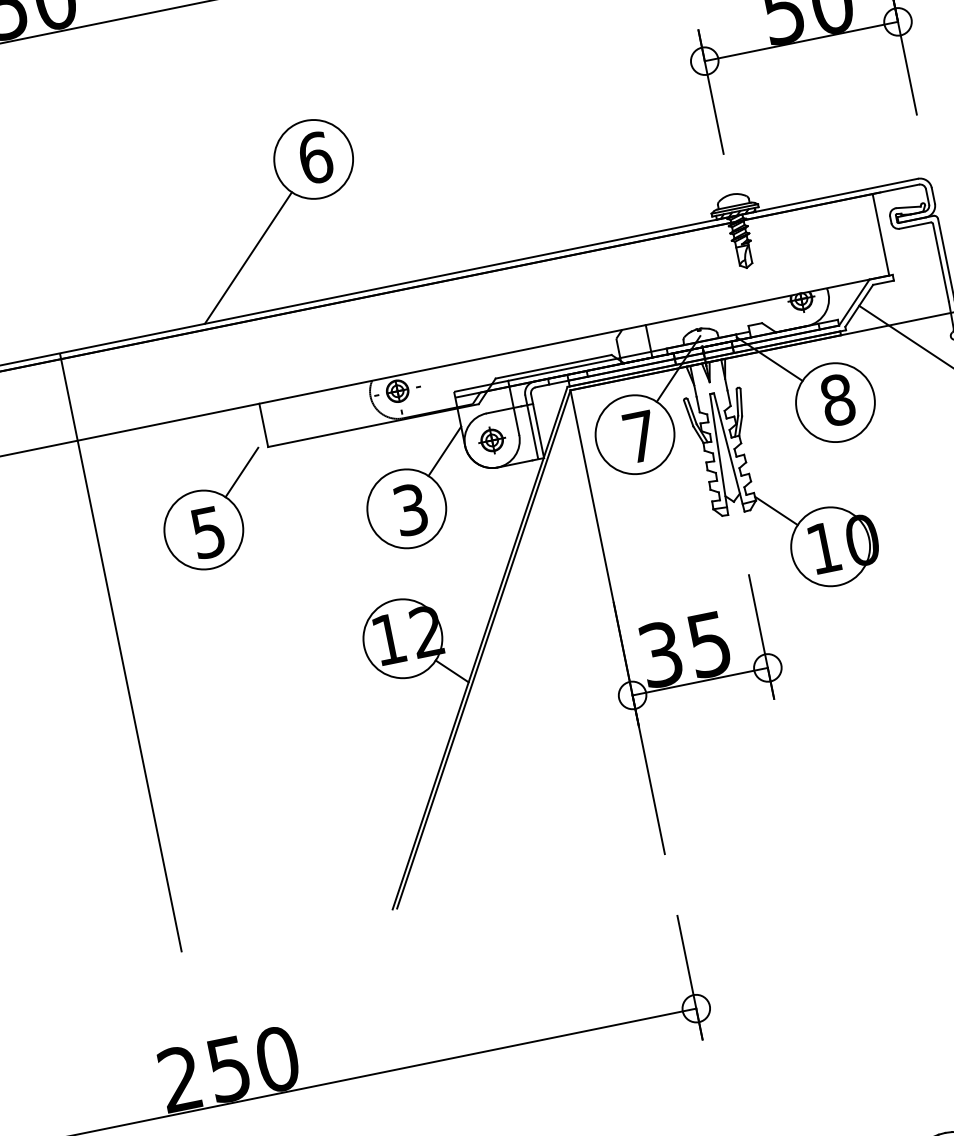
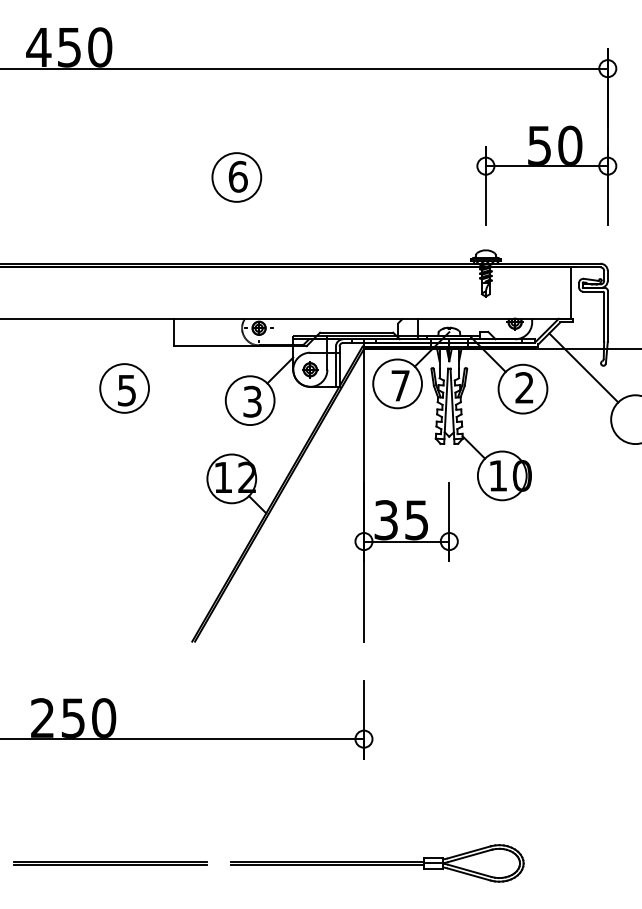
line: (247, 257) -> (184, 228), removed
text: (837, 399) -> (524, 387), 8 -> 2
line: (241, 472) -> (154, 358), removed
line: (121, 652) -> (59, 452), removed

